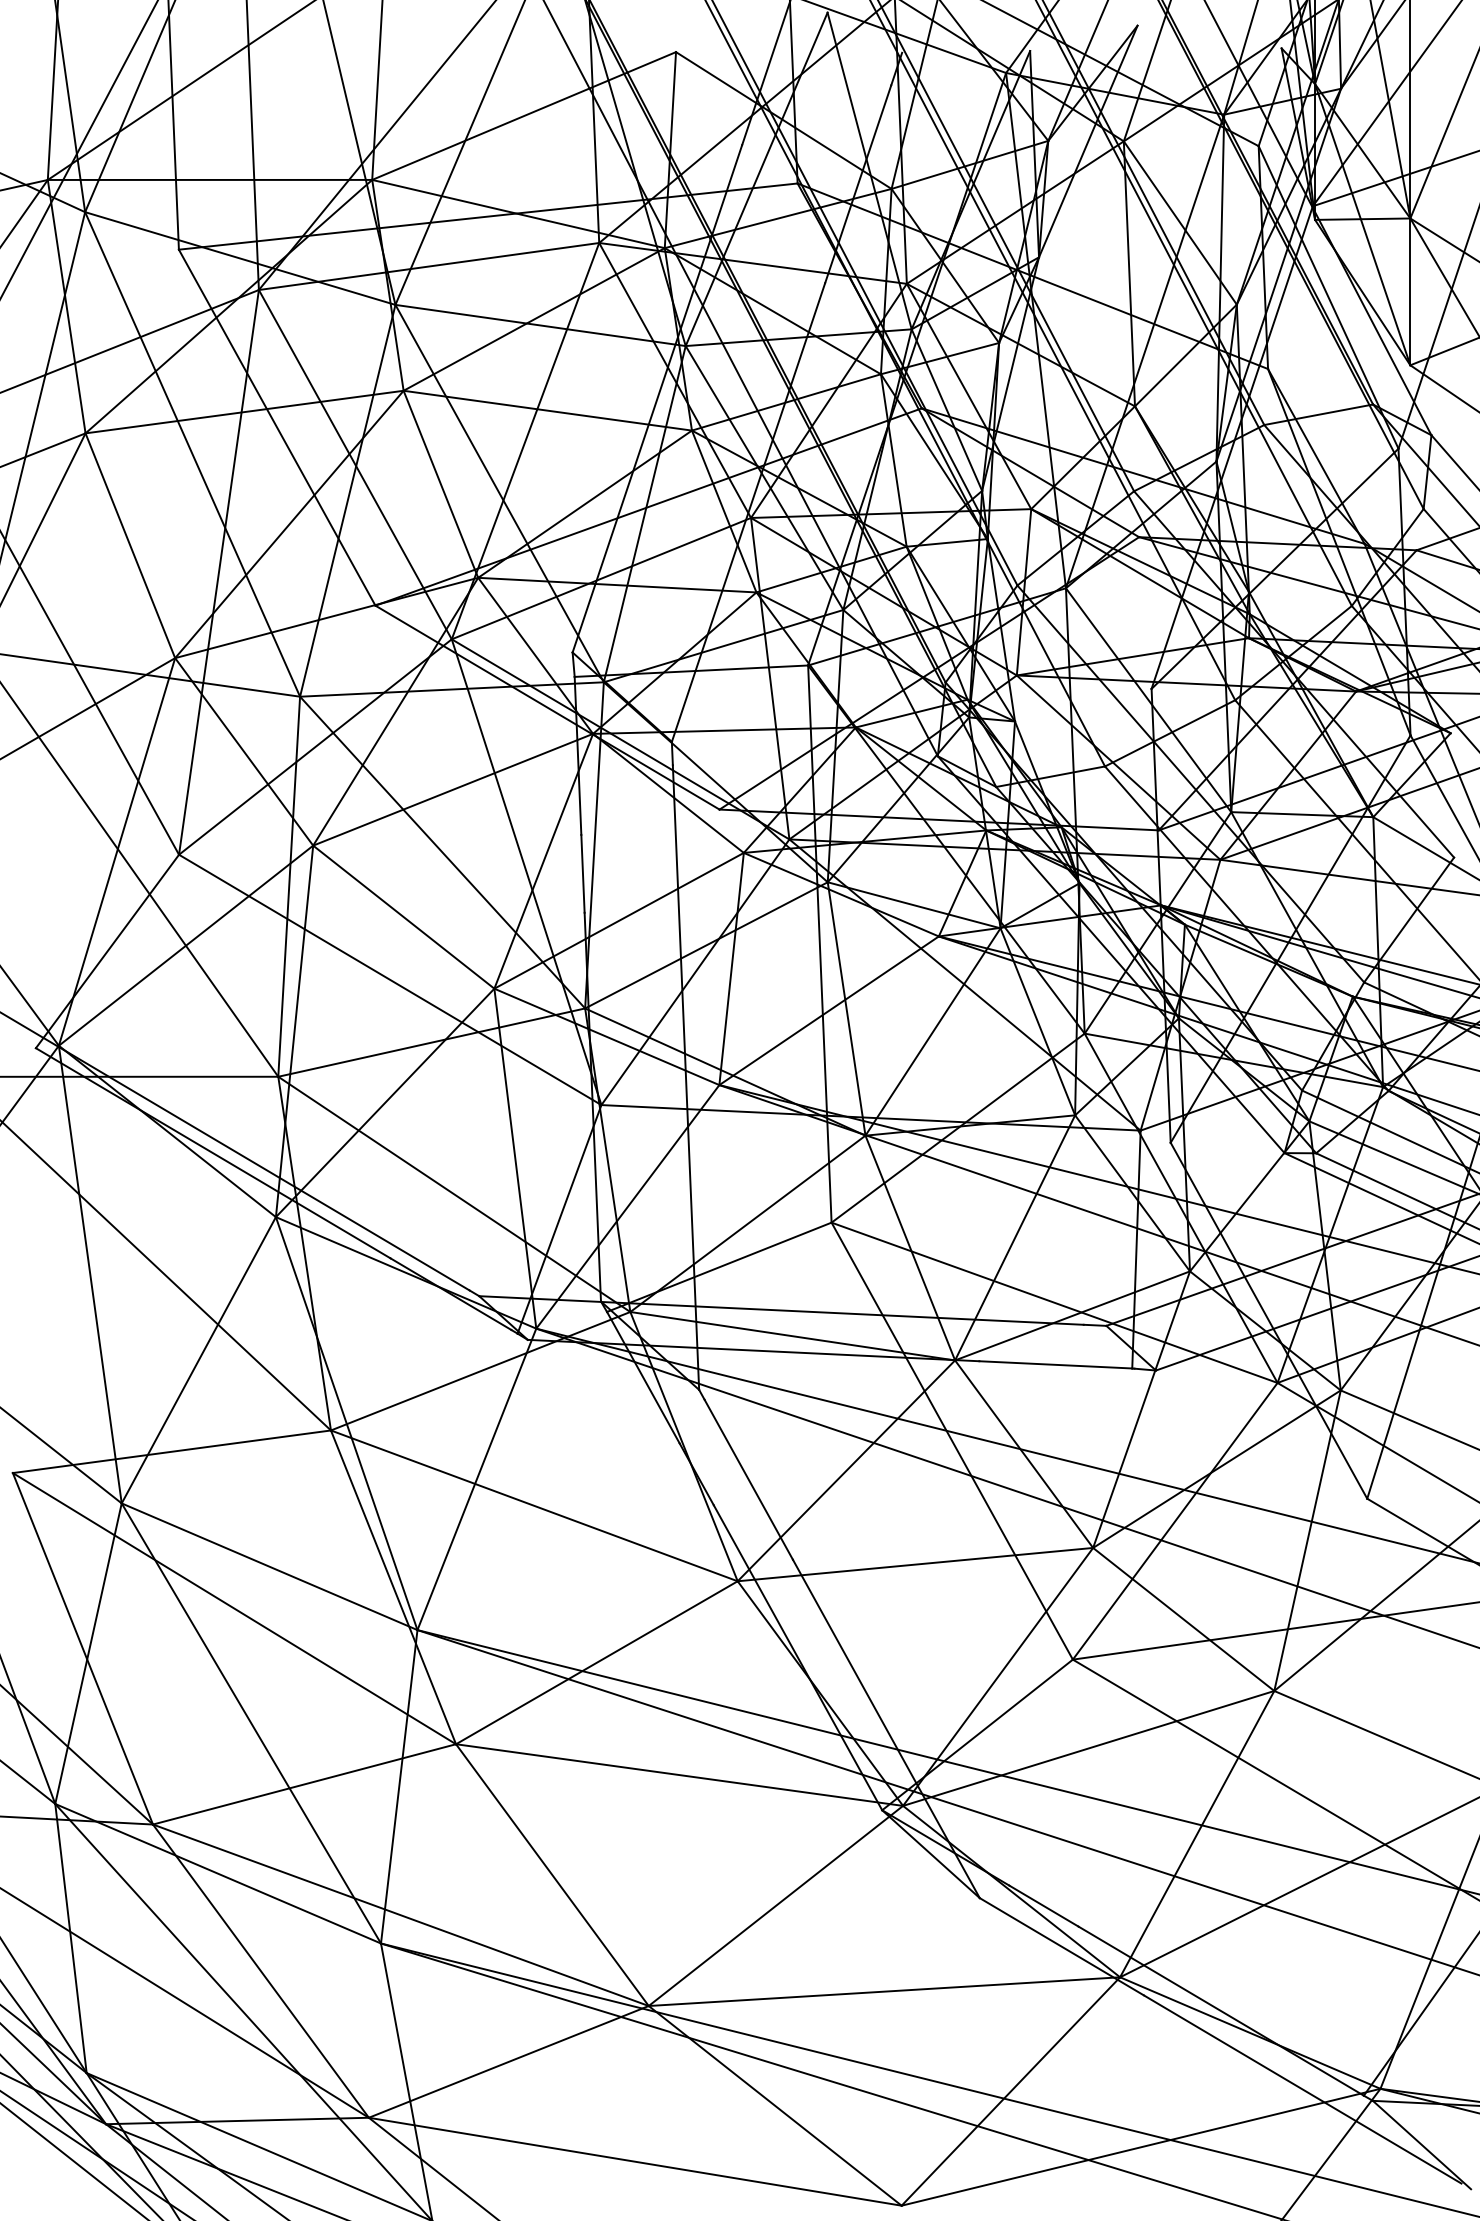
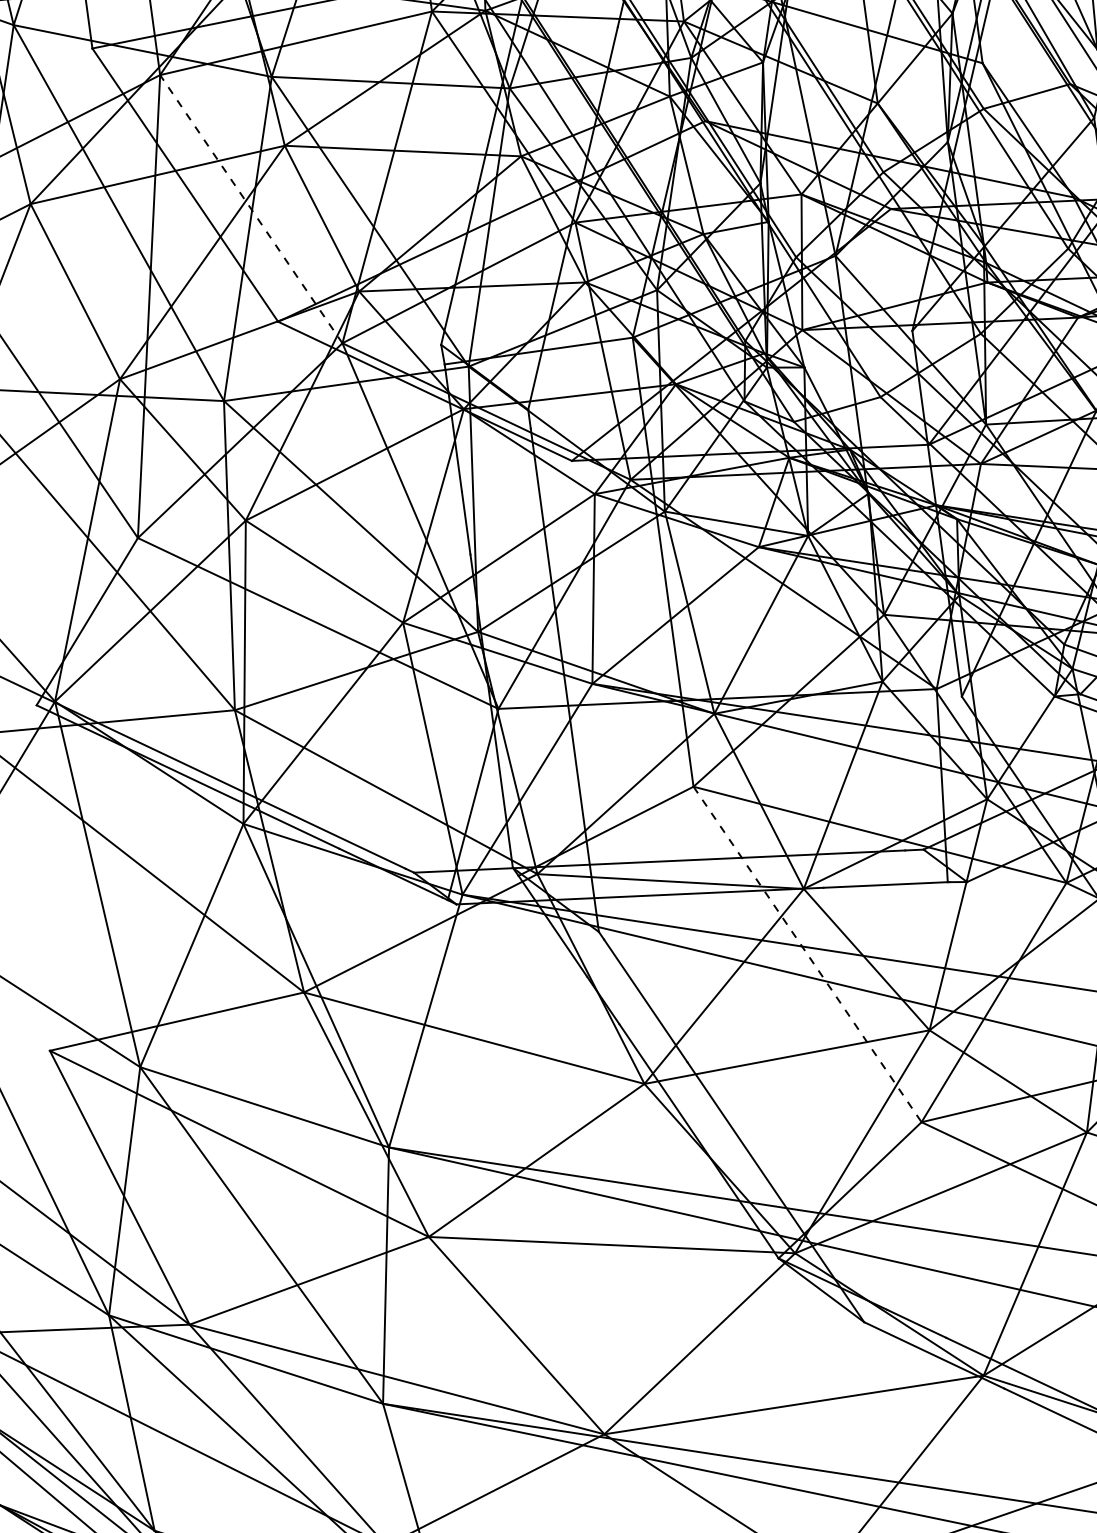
line: (355, 464) -> (251, 209), solid -> dashed
line: (952, 1441) -> (807, 954), solid -> dashed

